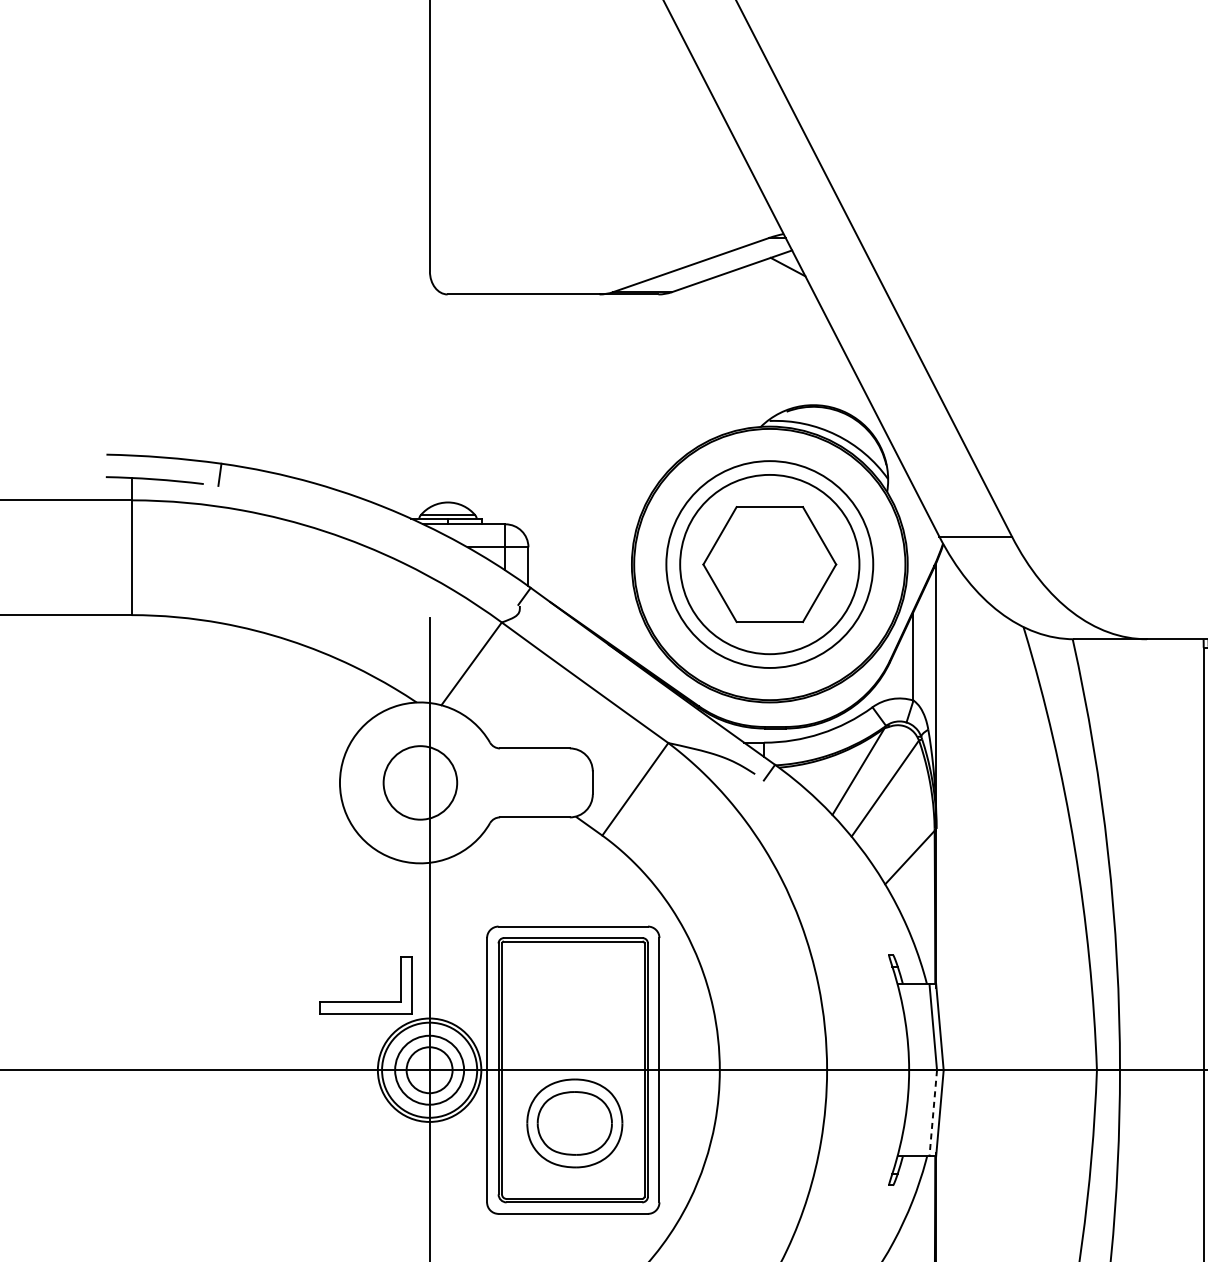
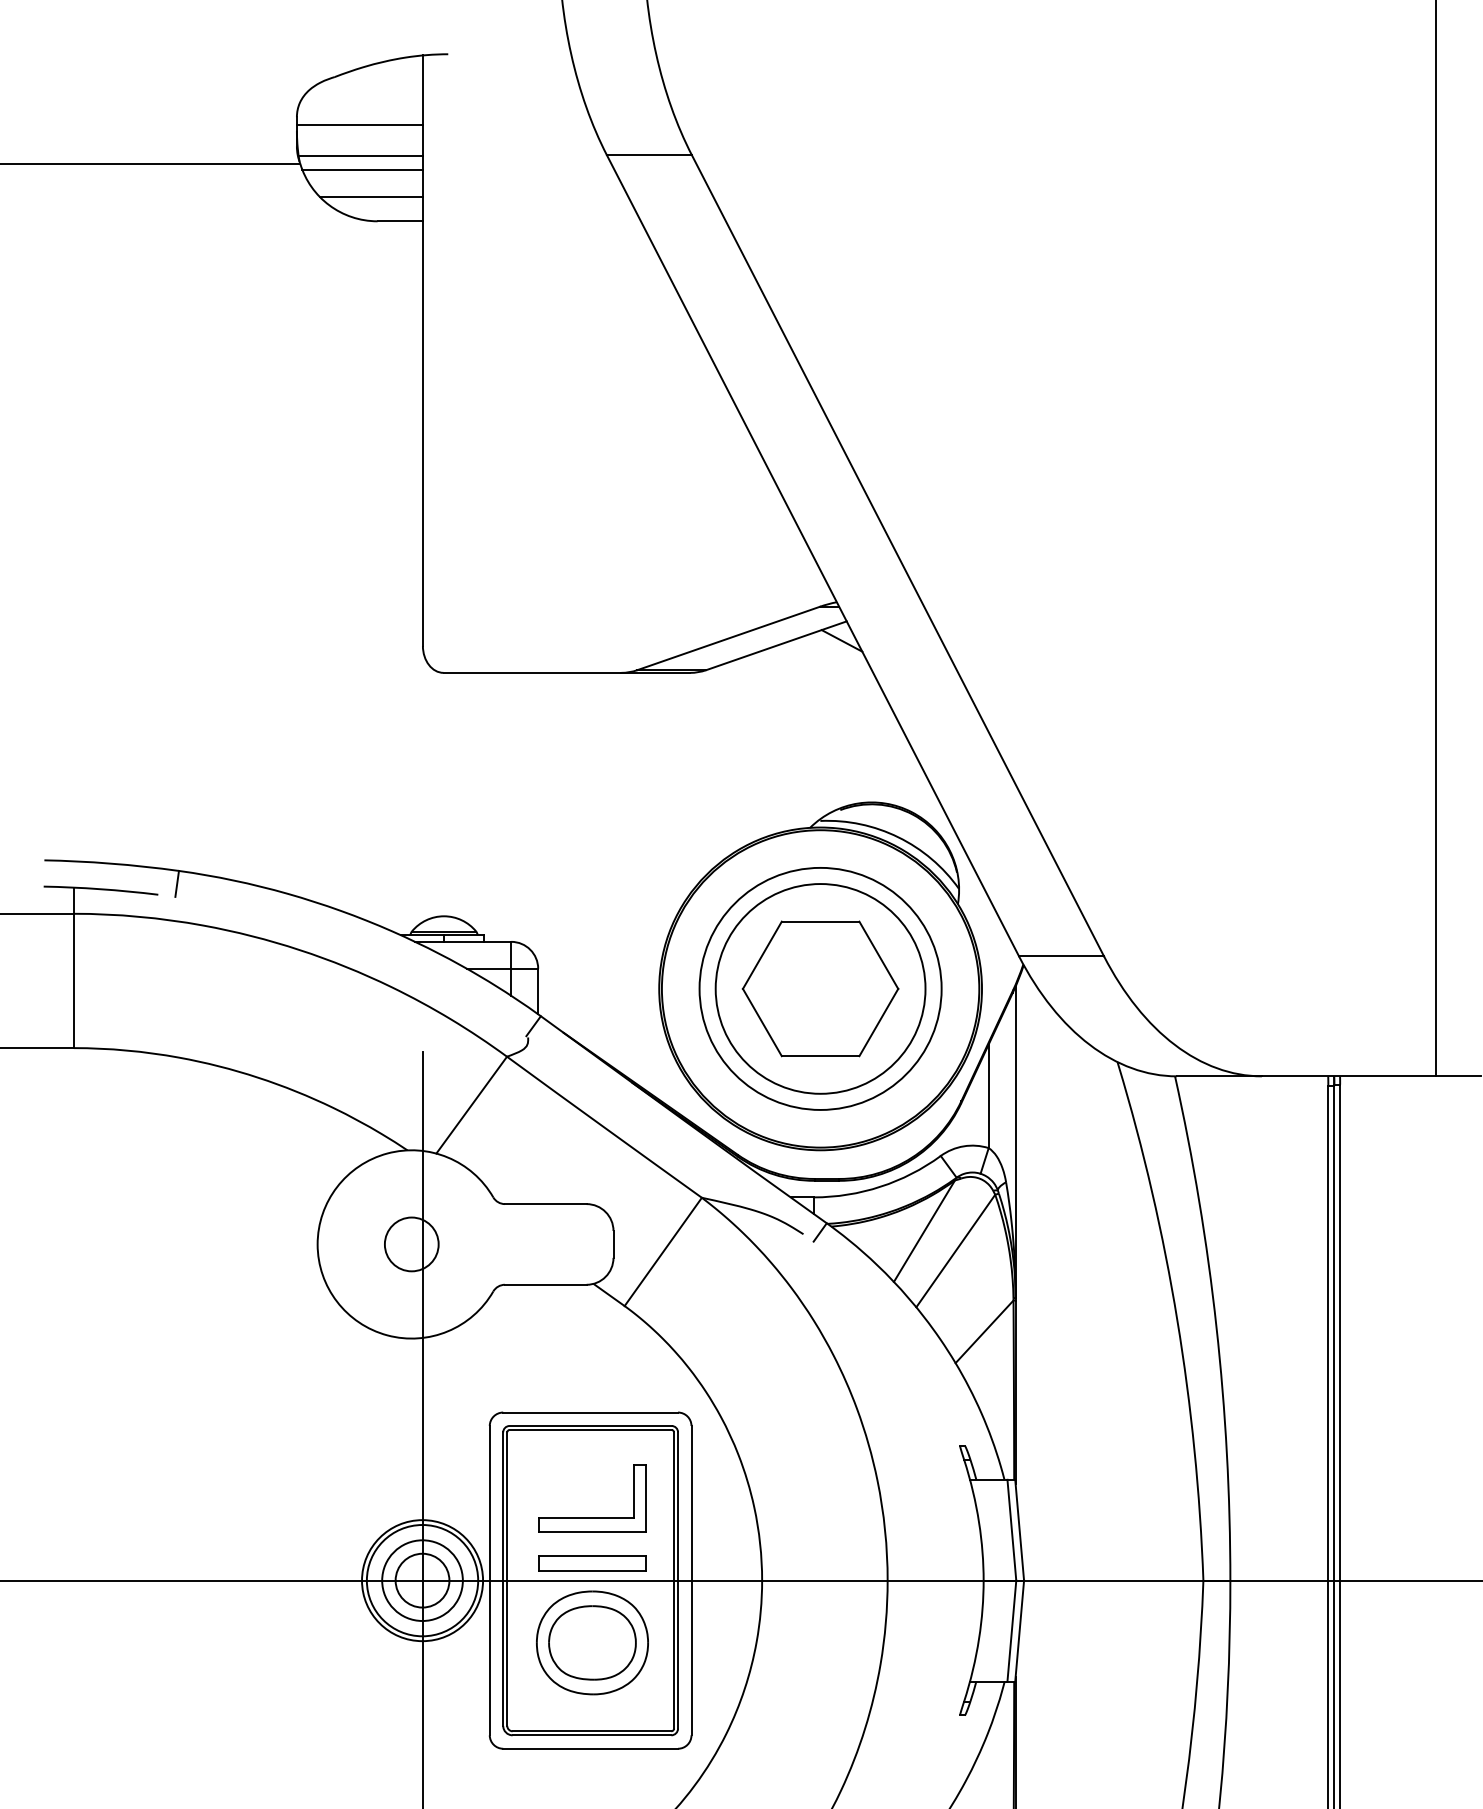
circle: (420, 782) -> (411, 1244), size x0.62
part: (366, 1001) -> (592, 1517), moved
part: (574, 1055) -> (592, 1563), added
line: (932, 1113) -> (1011, 1631), dashed -> solid

